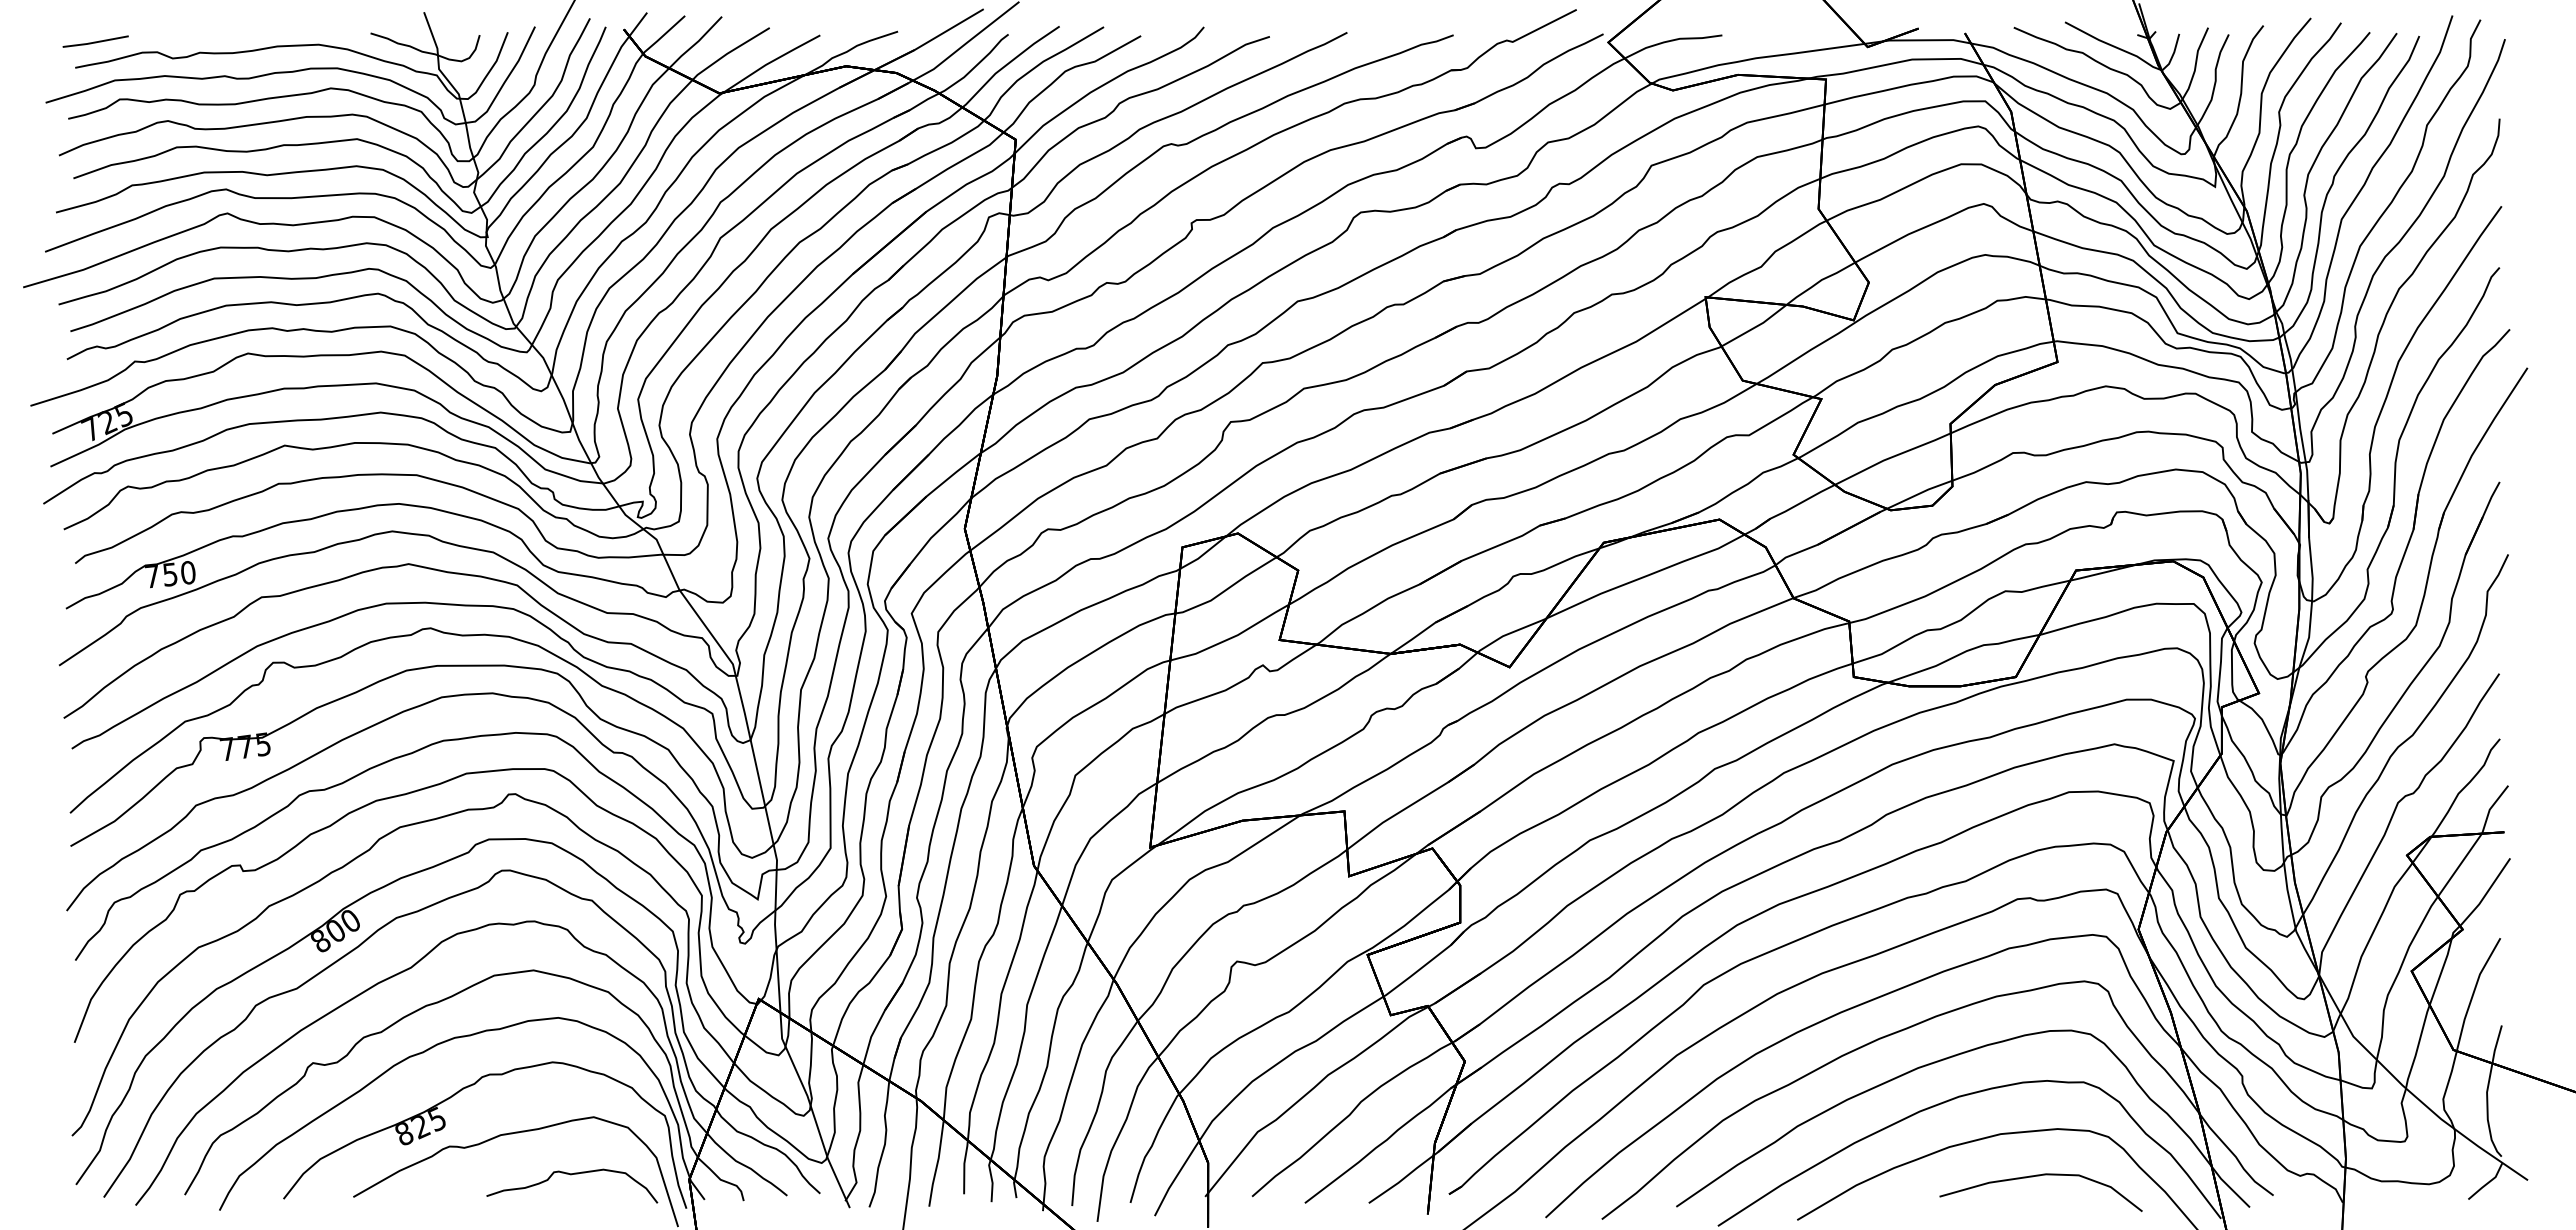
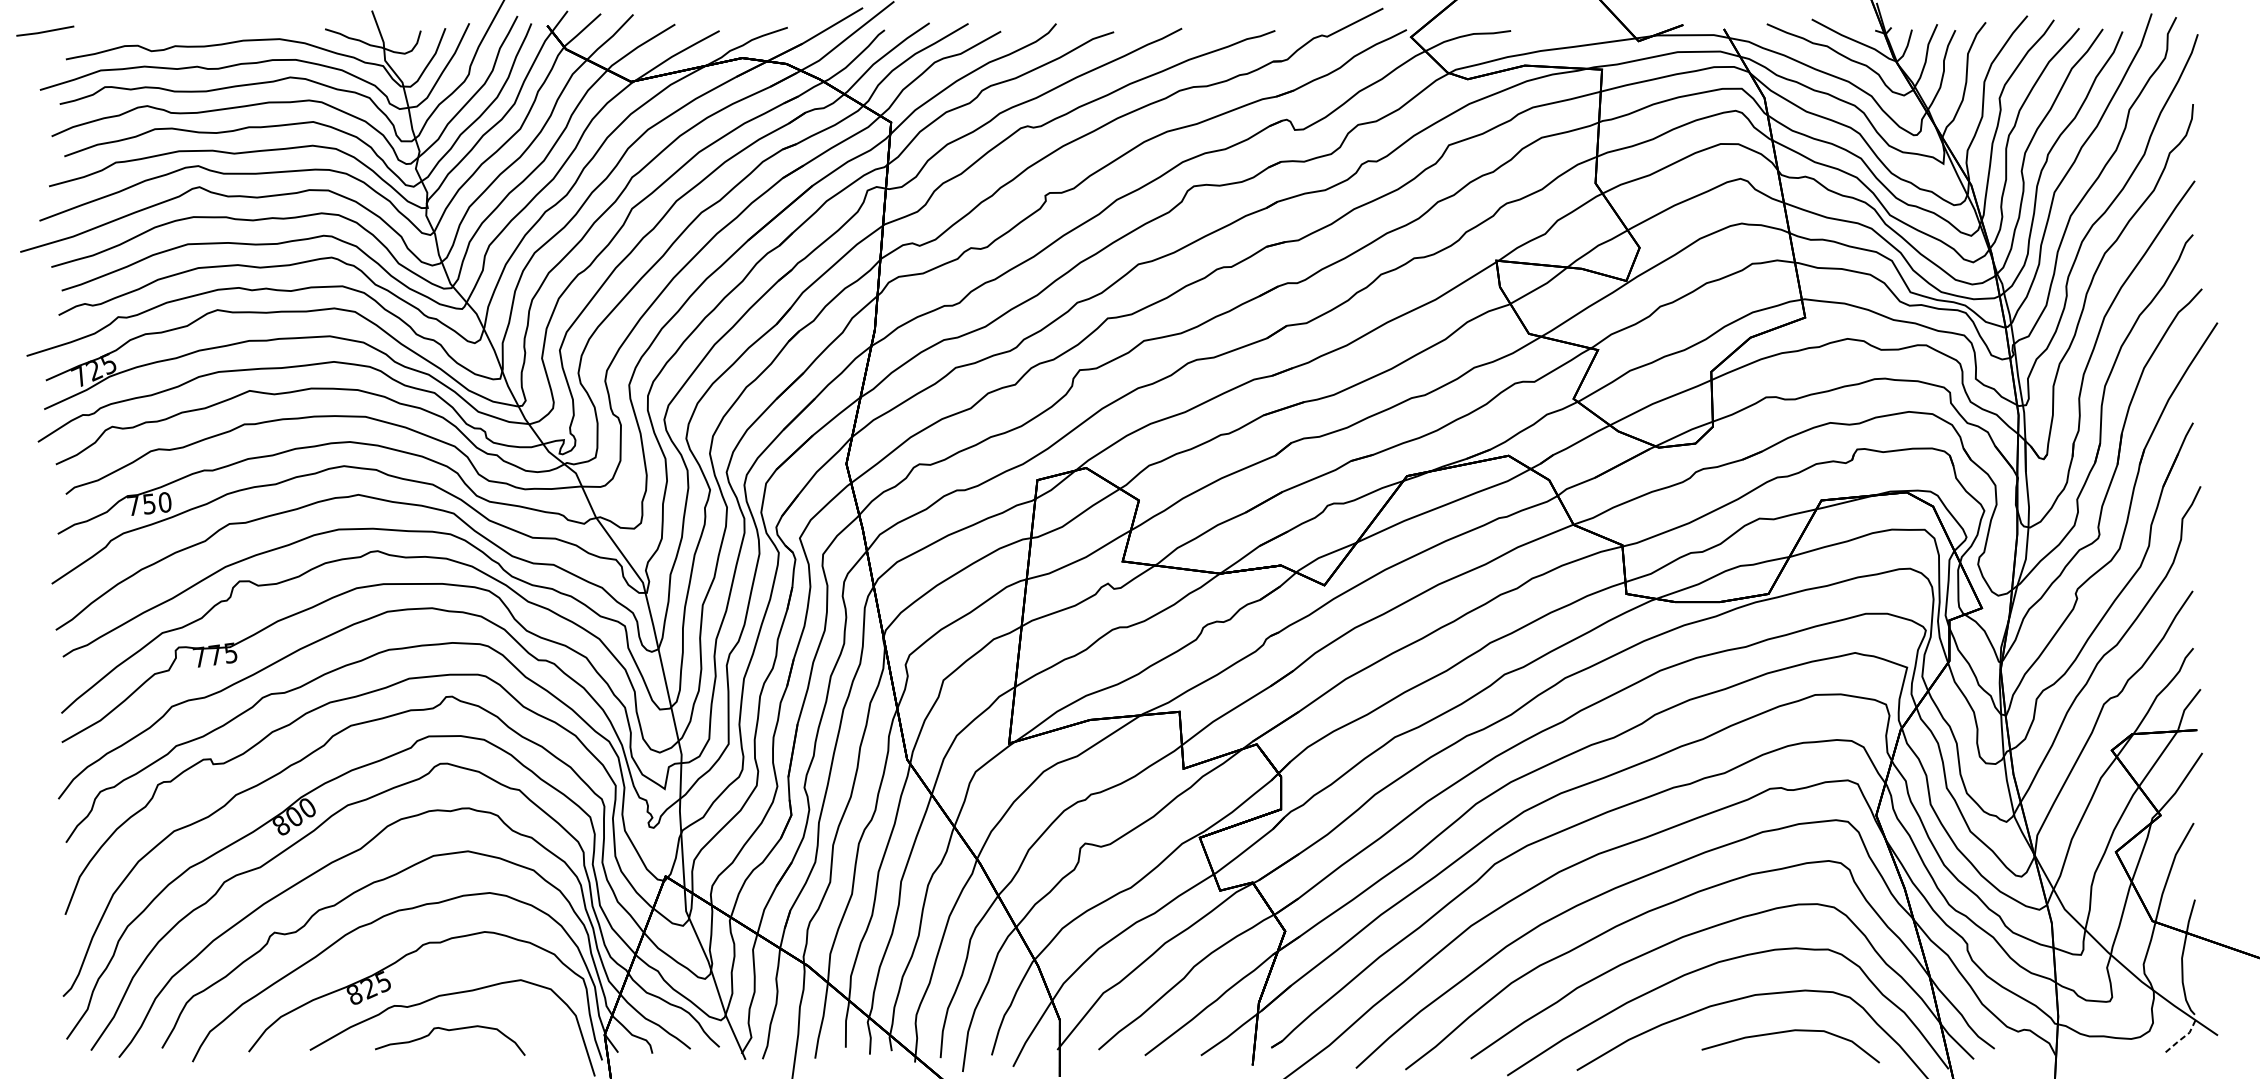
line: (95, 41) -> (45, 31), moved
curve: (571, 1175) -> (449, 1031), moved
line: (2488, 1183) -> (2183, 1038), solid -> dashed

